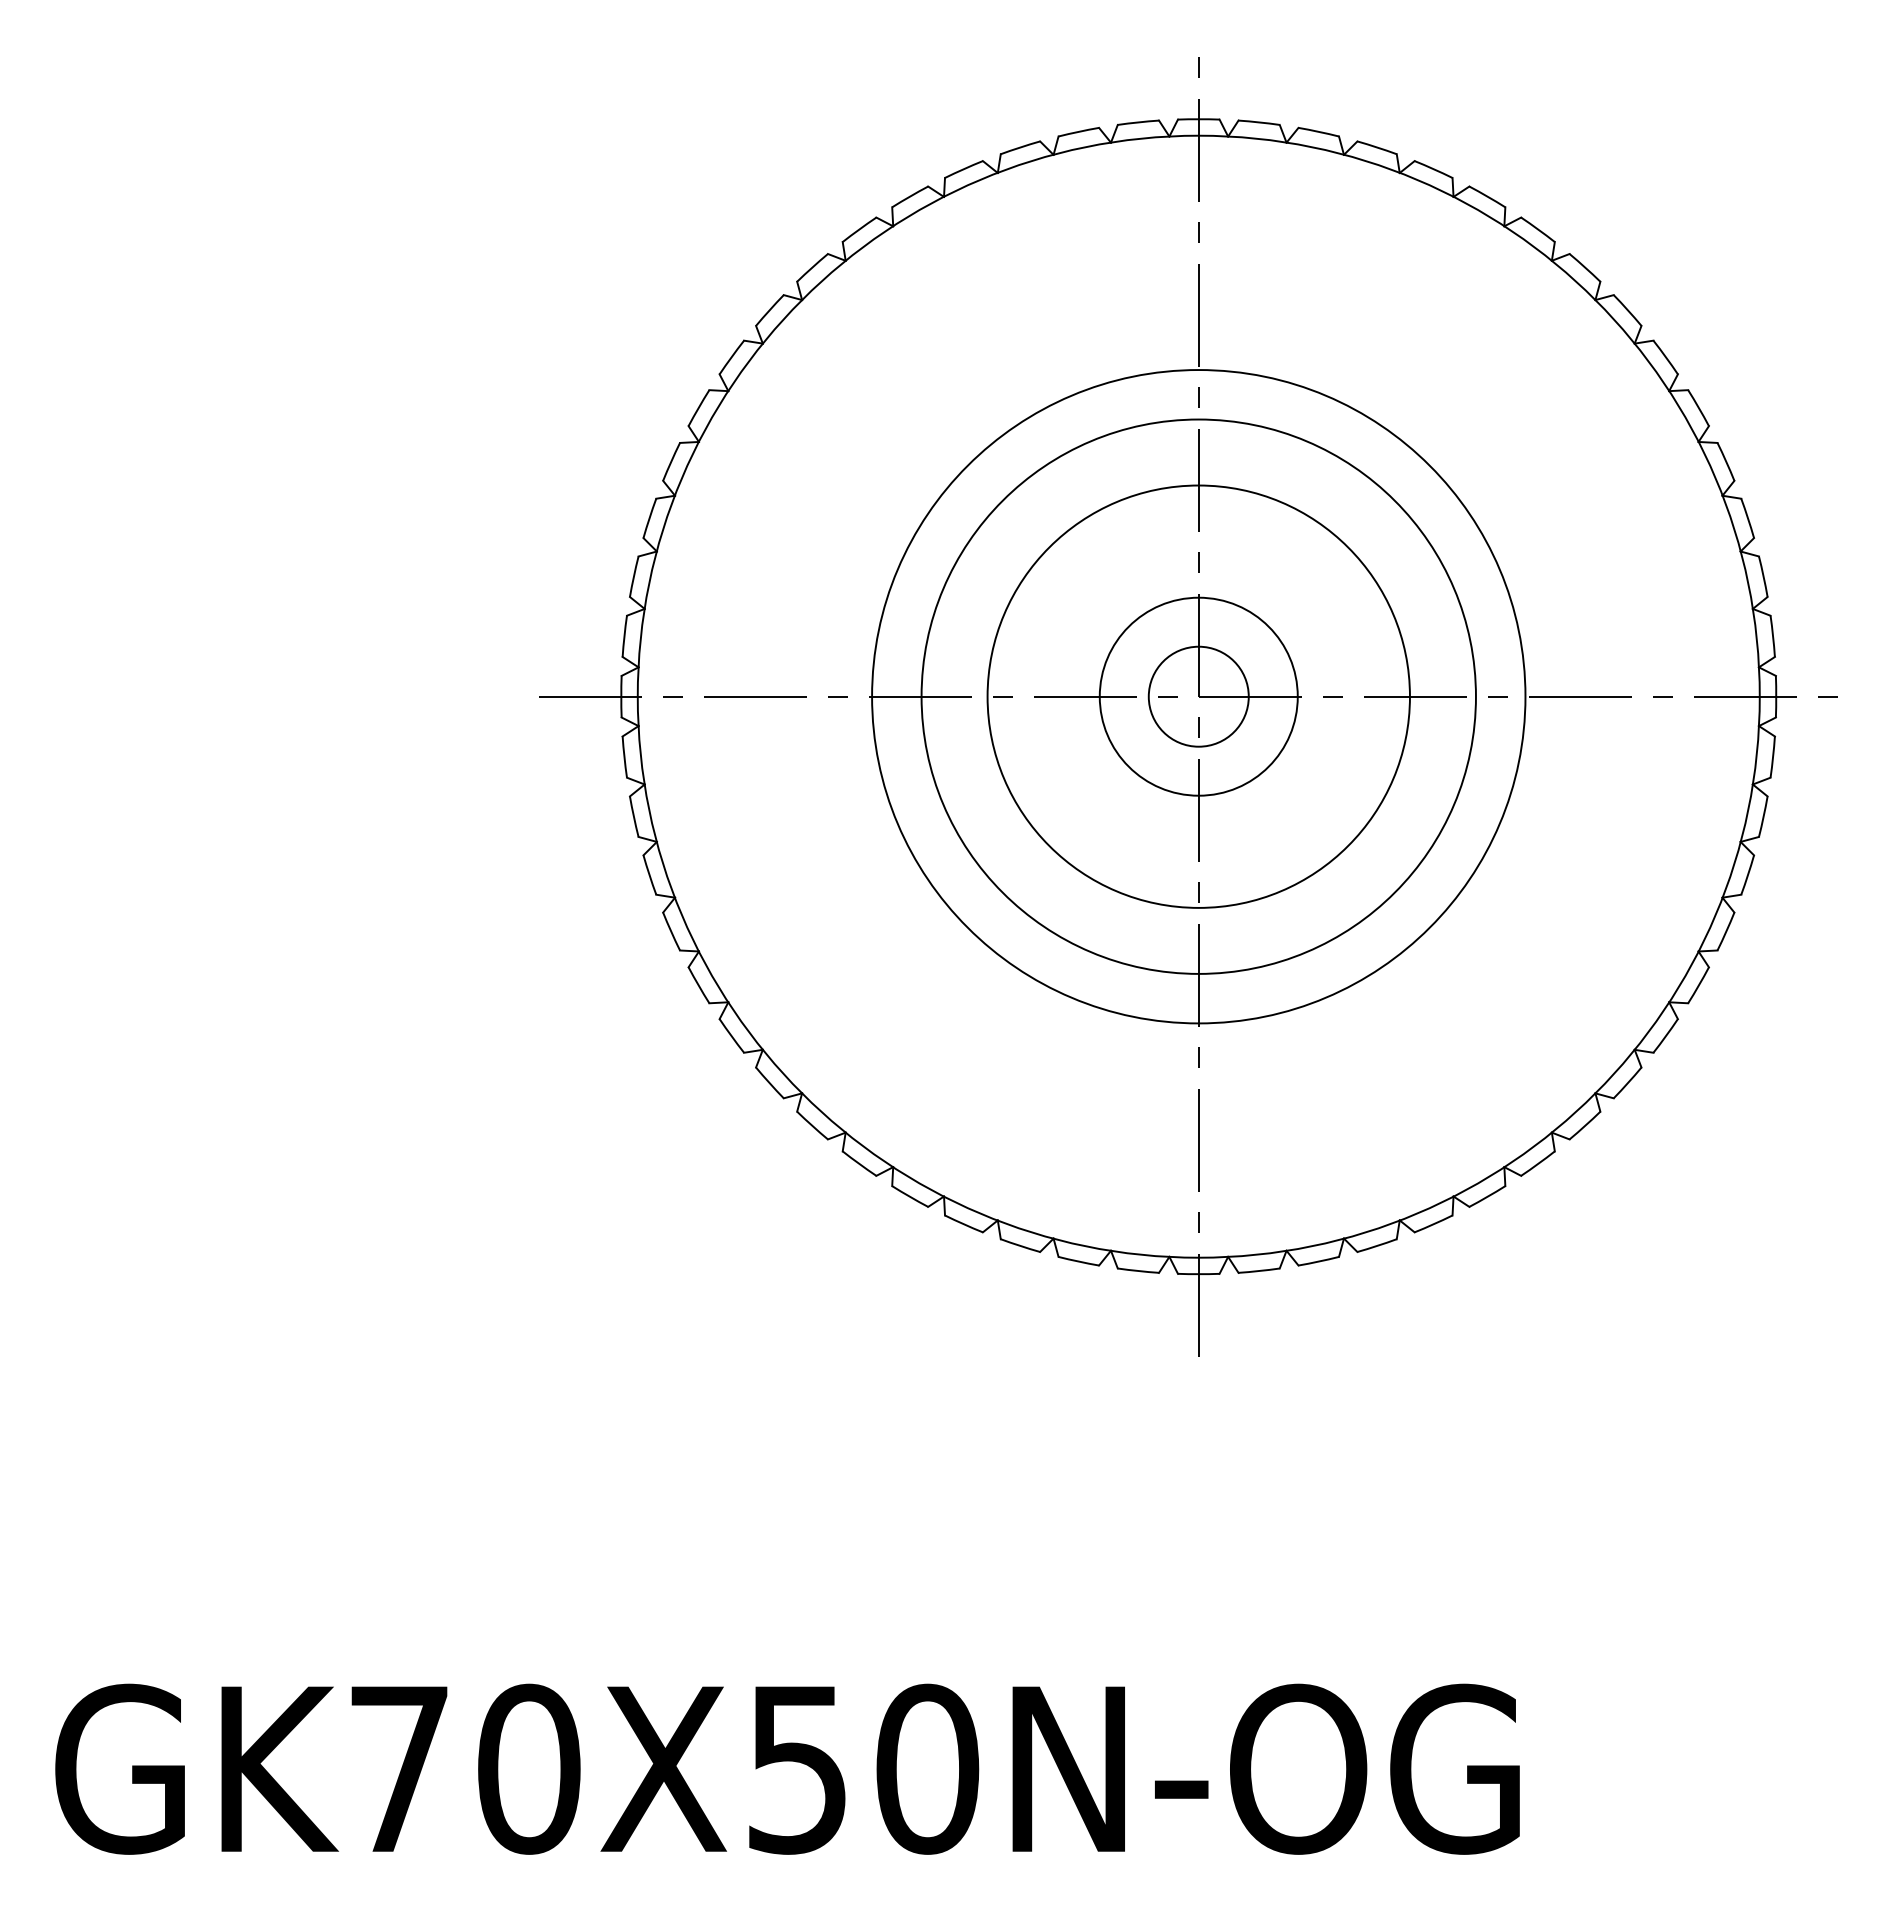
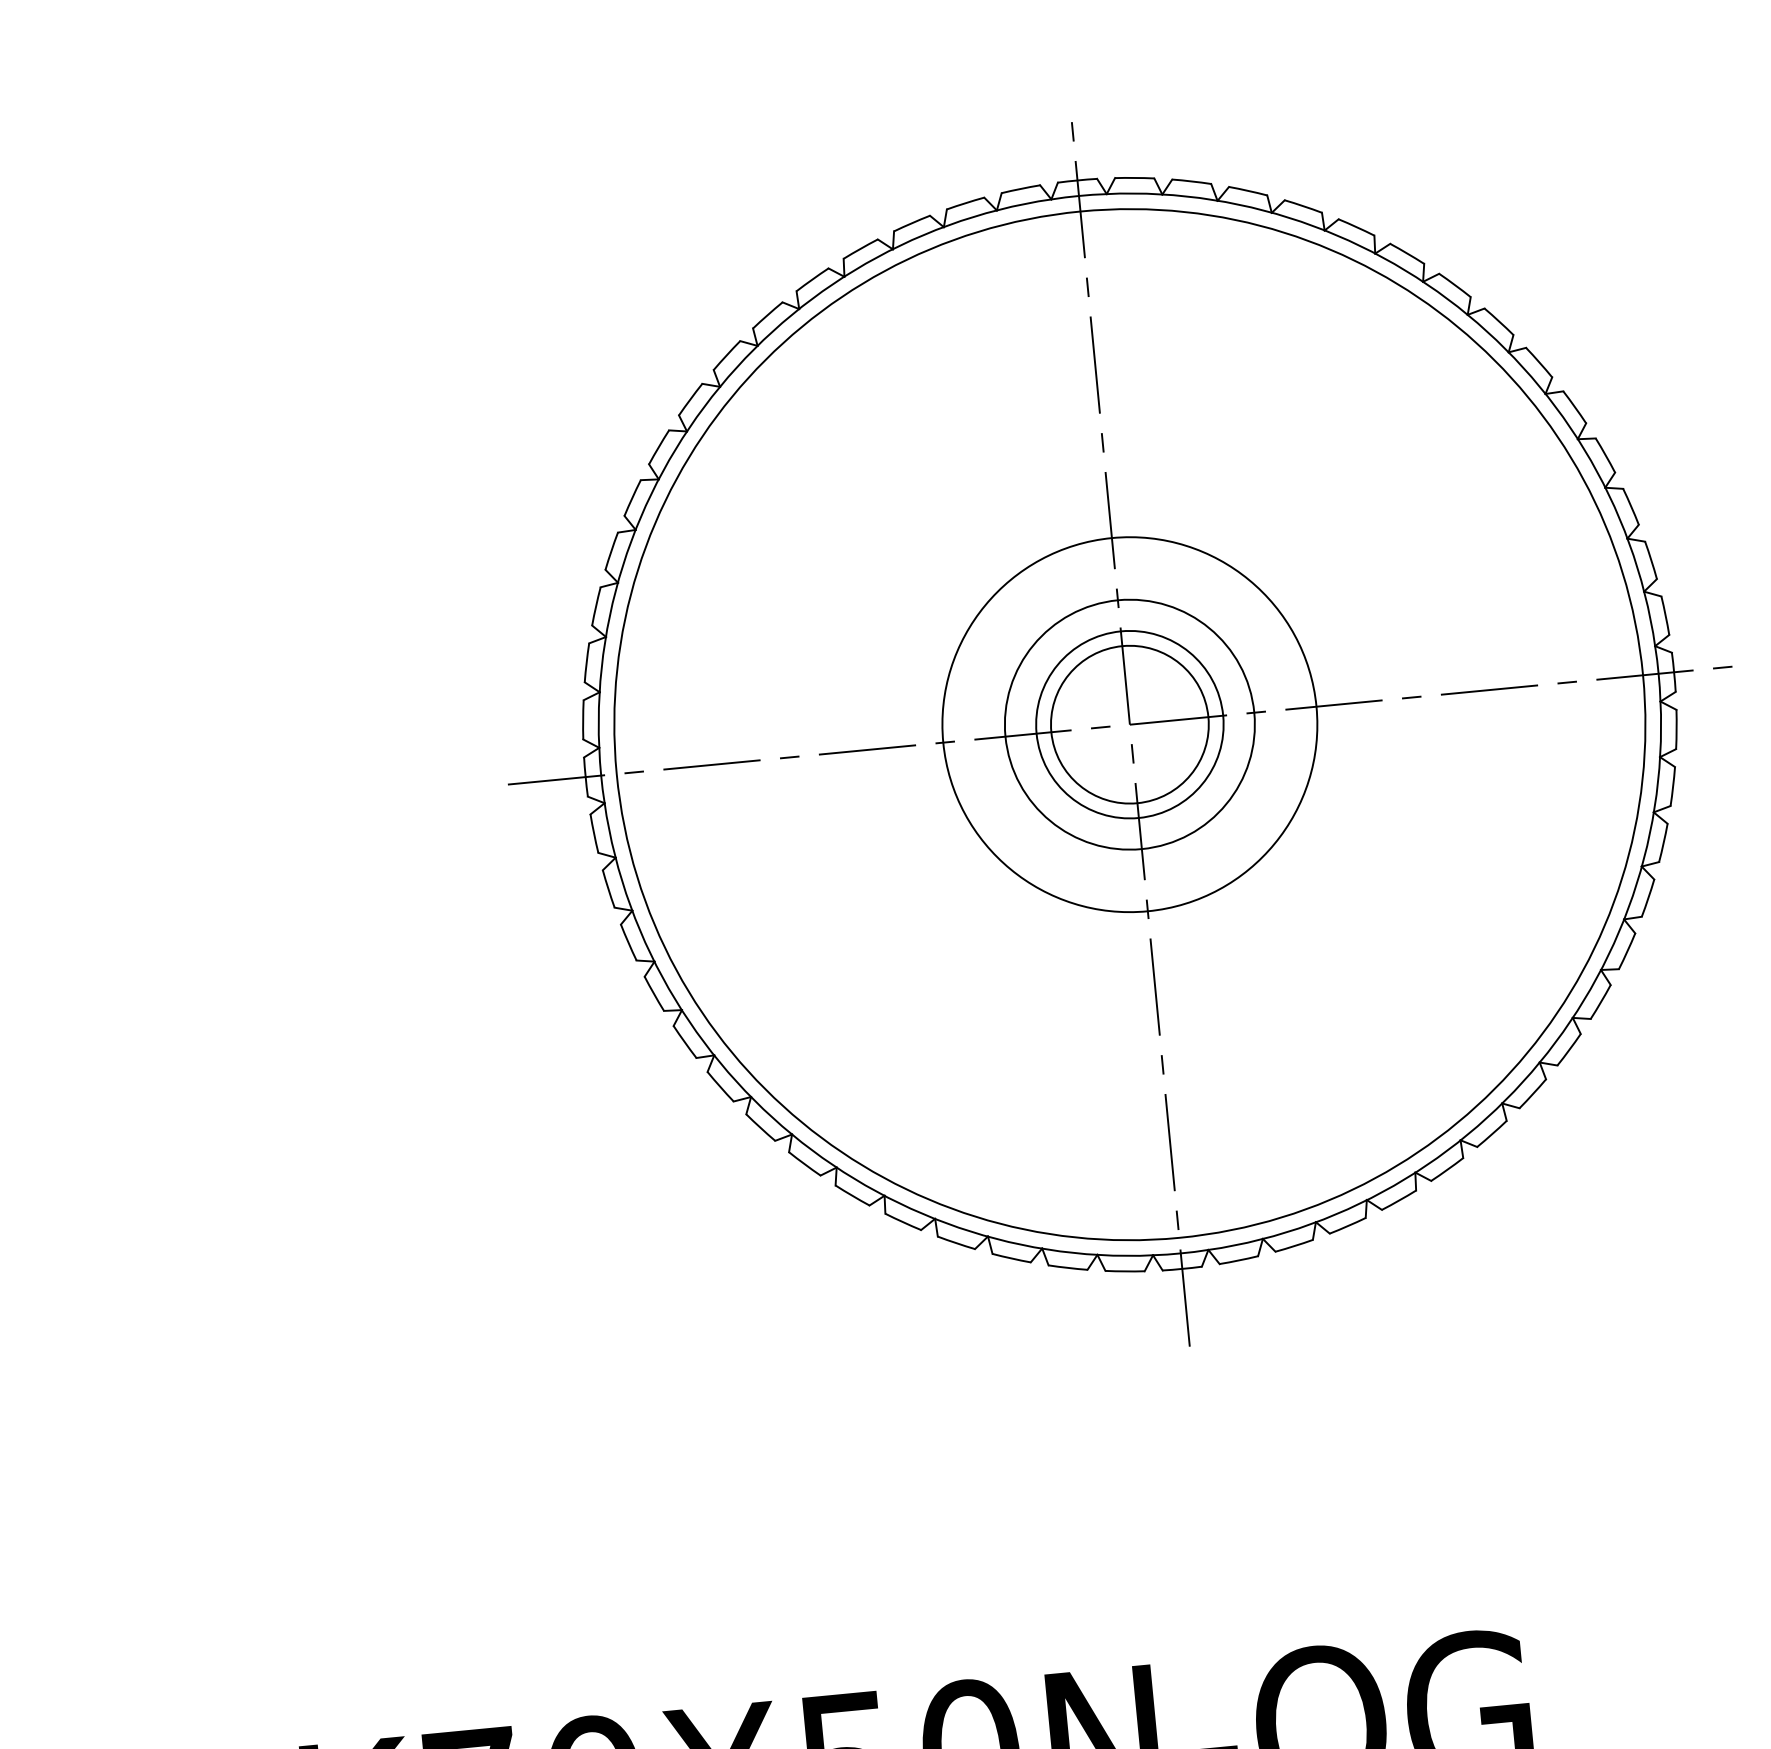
circle: (1198, 696) -> (1129, 724), size x0.62
circle: (1198, 696) -> (1129, 724), size x0.71
circle: (1198, 696) -> (1129, 724), size x1.67
circle: (1198, 696) -> (1129, 724), size x1.67

